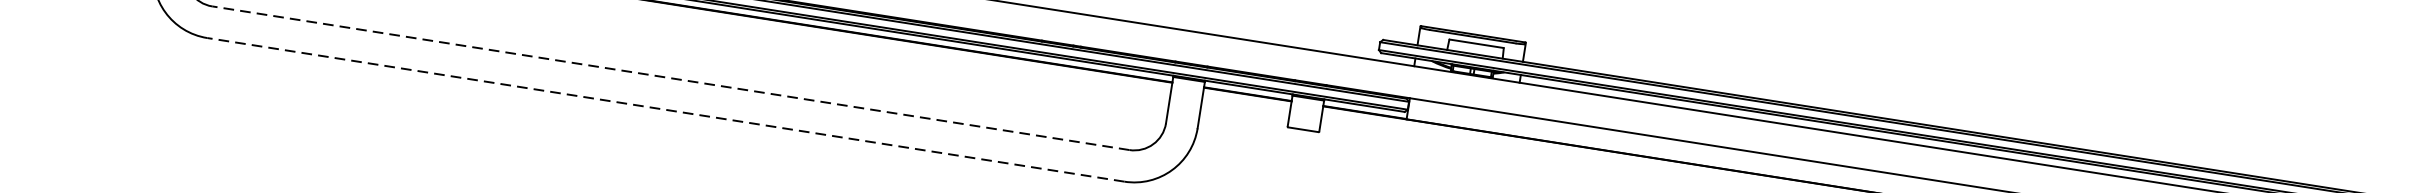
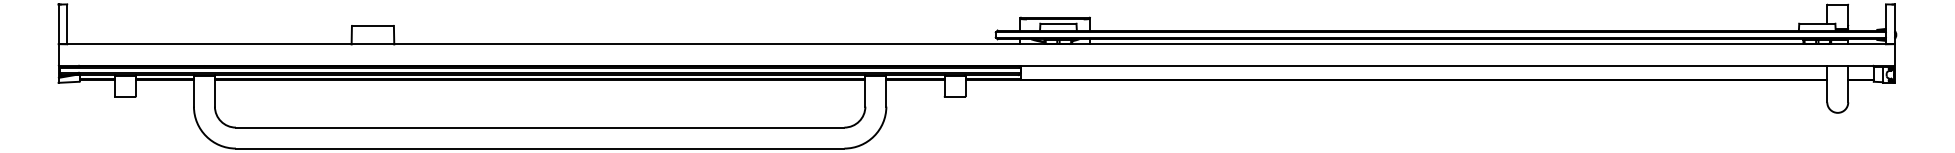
line: (669, 77) -> (539, 127), dashed -> solid
line: (664, 109) -> (539, 148), dashed -> solid

